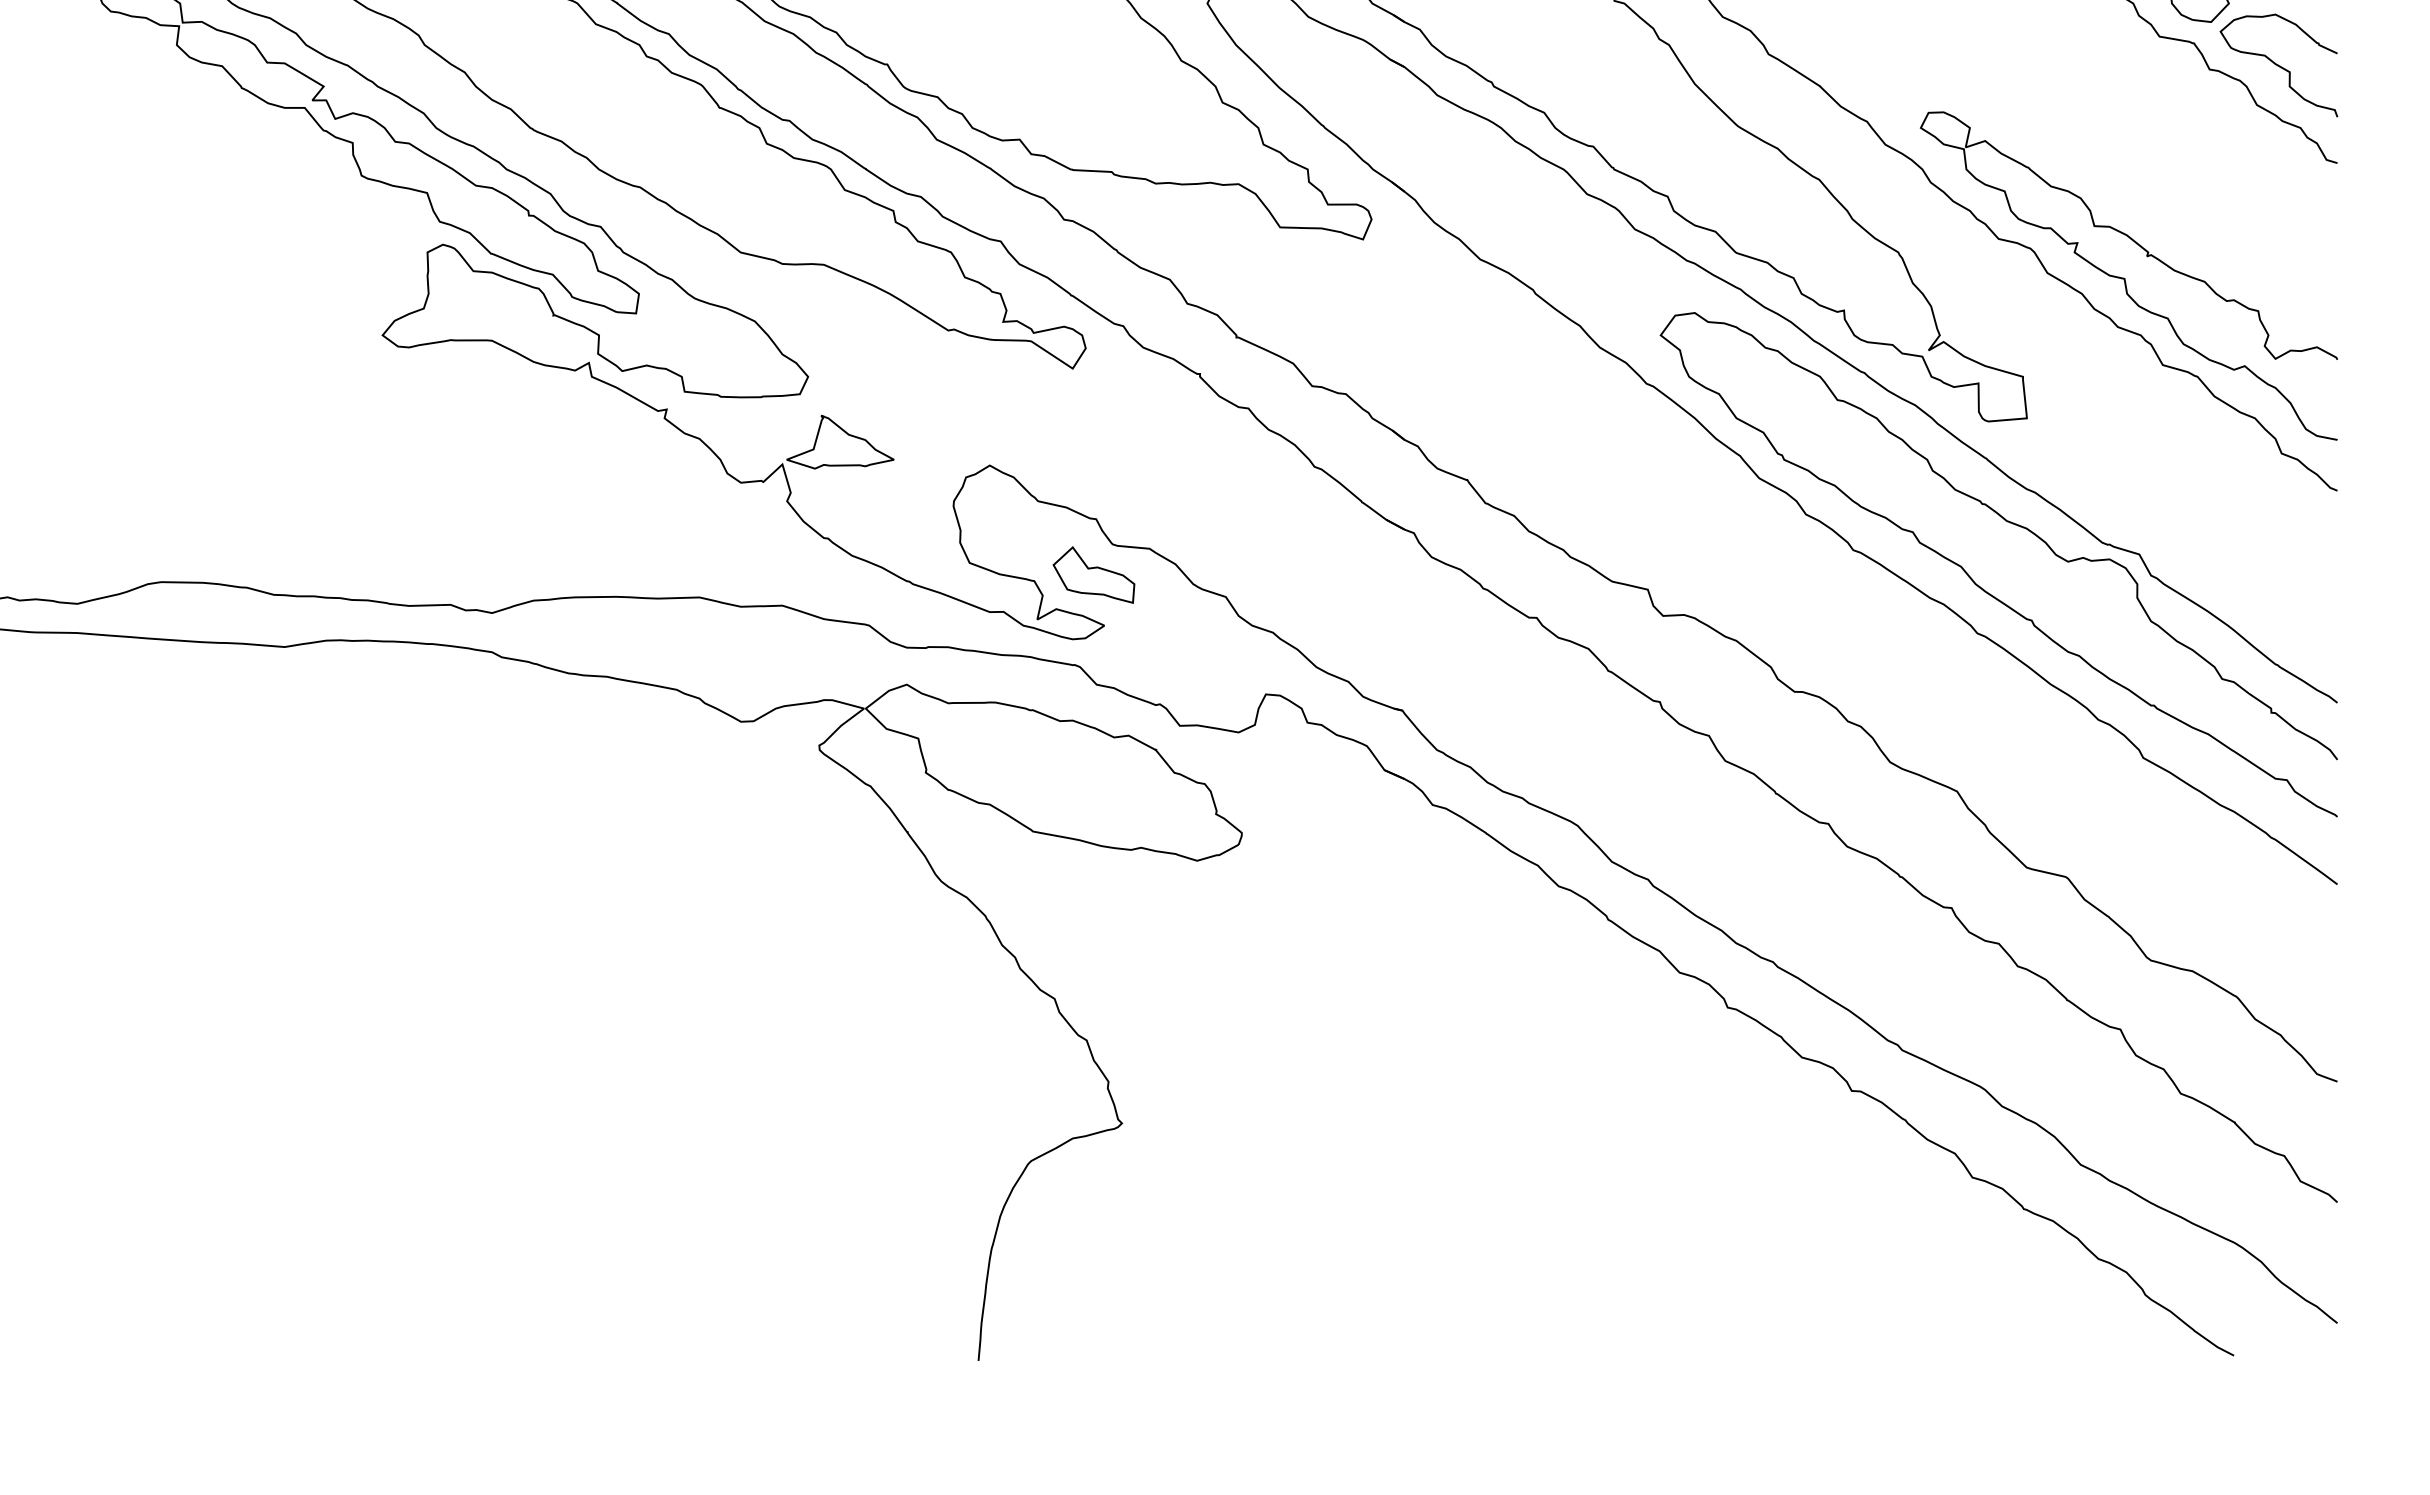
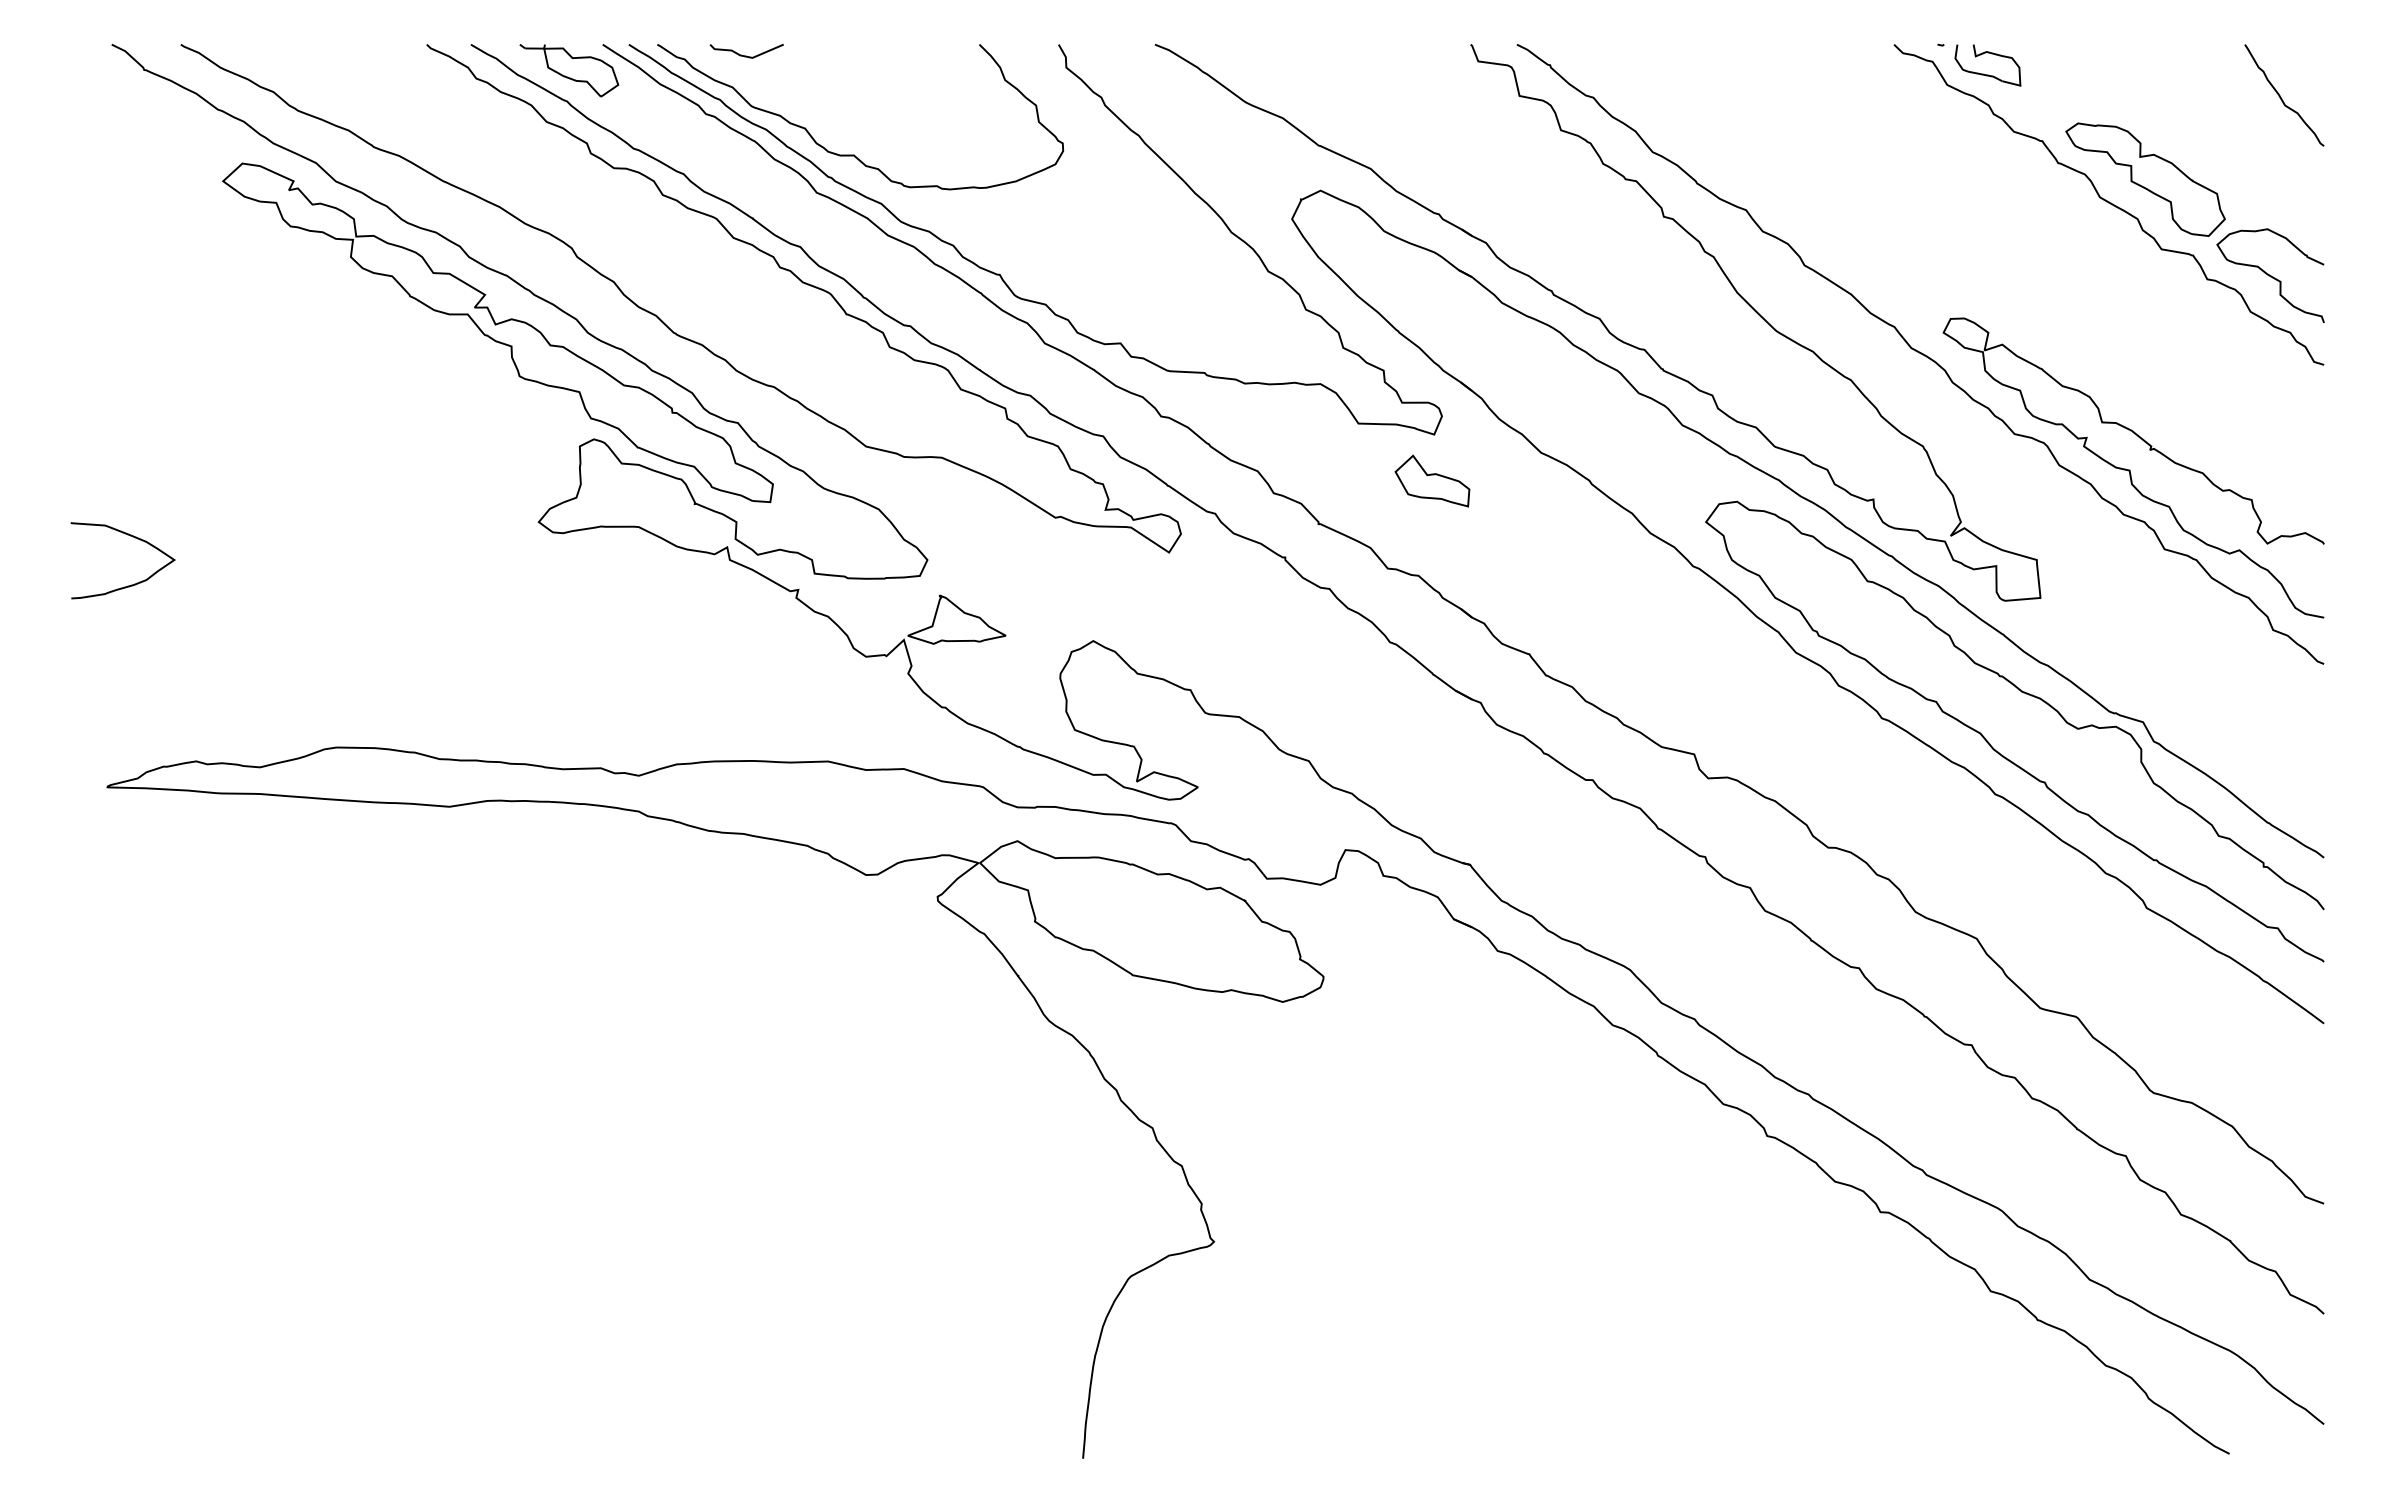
part: (1094, 574) -> (1432, 480), moved

